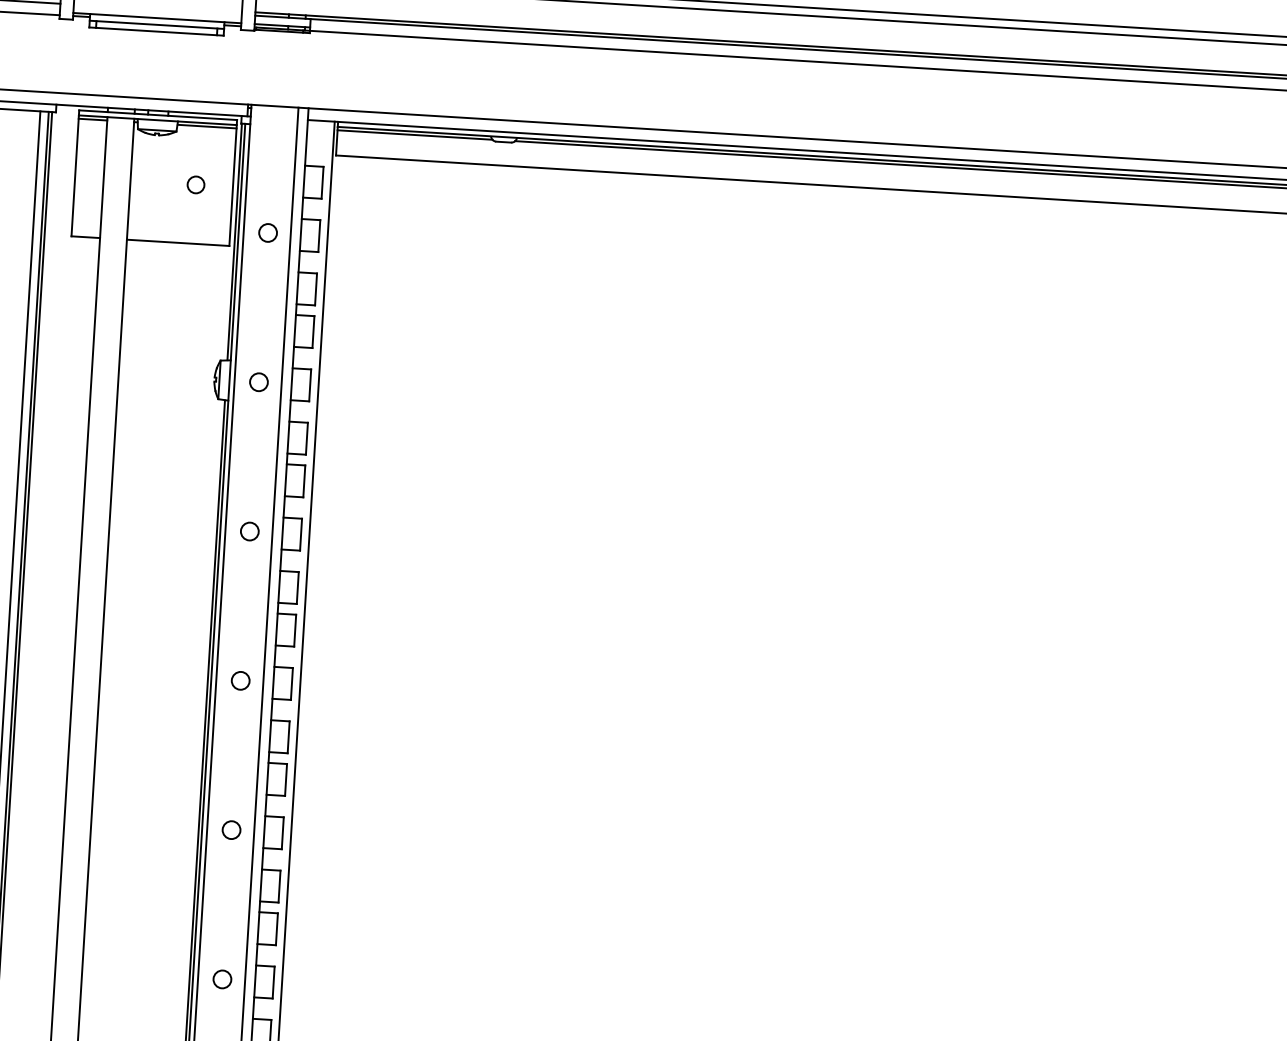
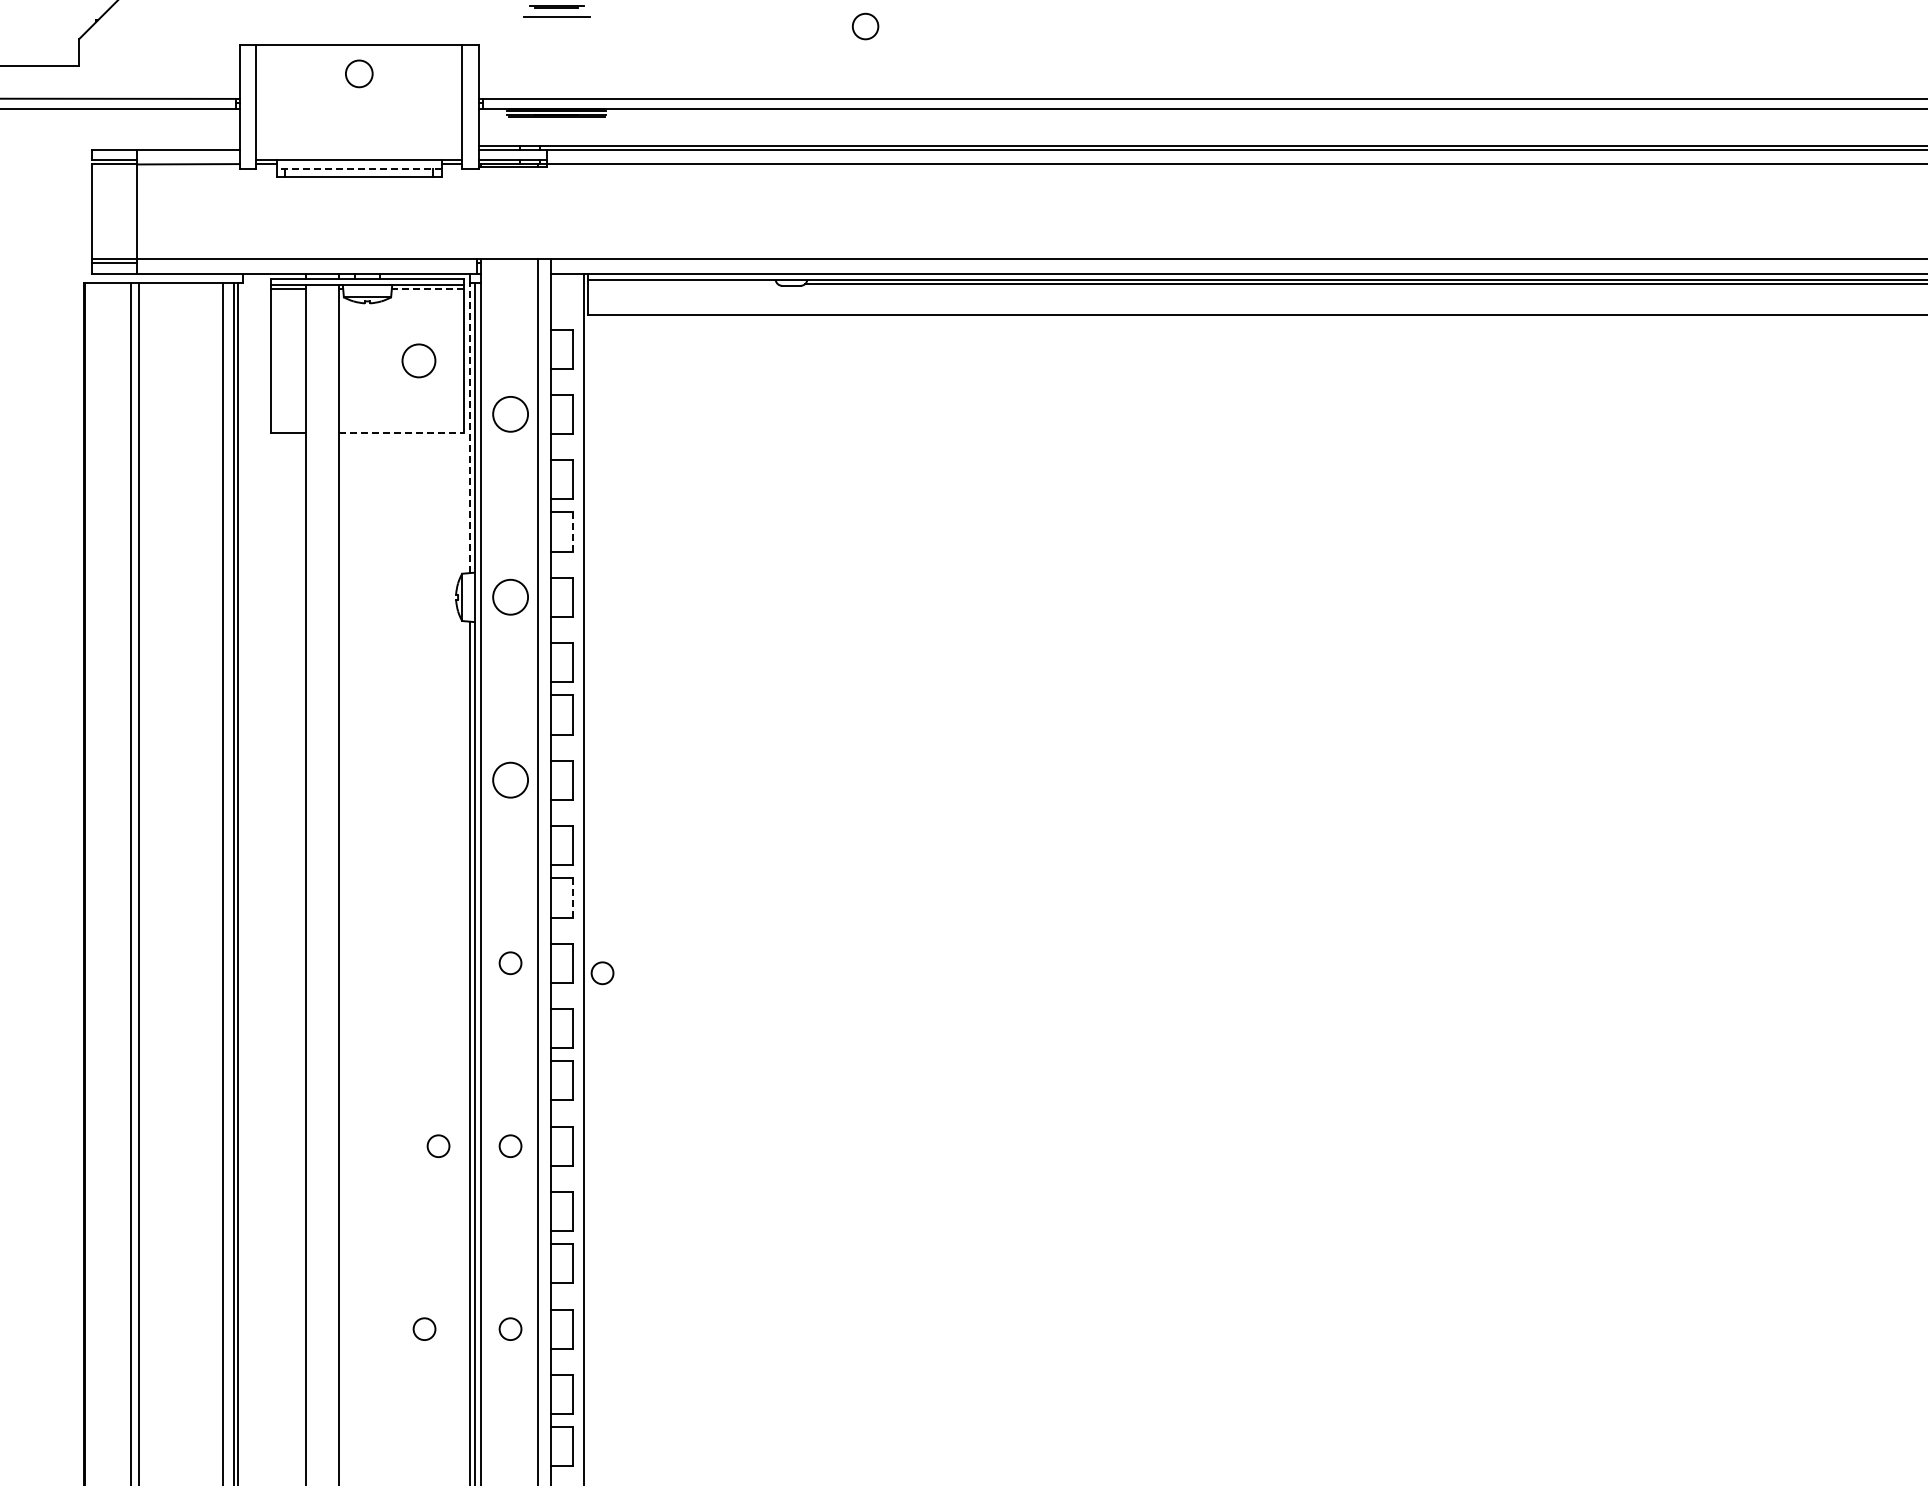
line: (156, 24) -> (358, 168), solid -> dashed
line: (206, 126) -> (427, 289), solid -> dashed
line: (414, 134) -> (682, 283), removed
circle: (195, 185) -> (418, 361), size x1.6
circle: (268, 233) -> (510, 414), size x1.6
line: (234, 241) -> (470, 427), solid -> dashed
line: (178, 243) -> (401, 433), solid -> dashed
line: (313, 332) -> (573, 532), solid -> dashed
circle: (258, 382) -> (510, 597), size x1.6
circle: (249, 531) -> (510, 780), size x1.6
line: (295, 630) -> (573, 897), solid -> dashed
circle: (315, 693) -> (602, 973), added
circle: (172, 825) -> (438, 1145), added
circle: (152, 974) -> (424, 1328), added

